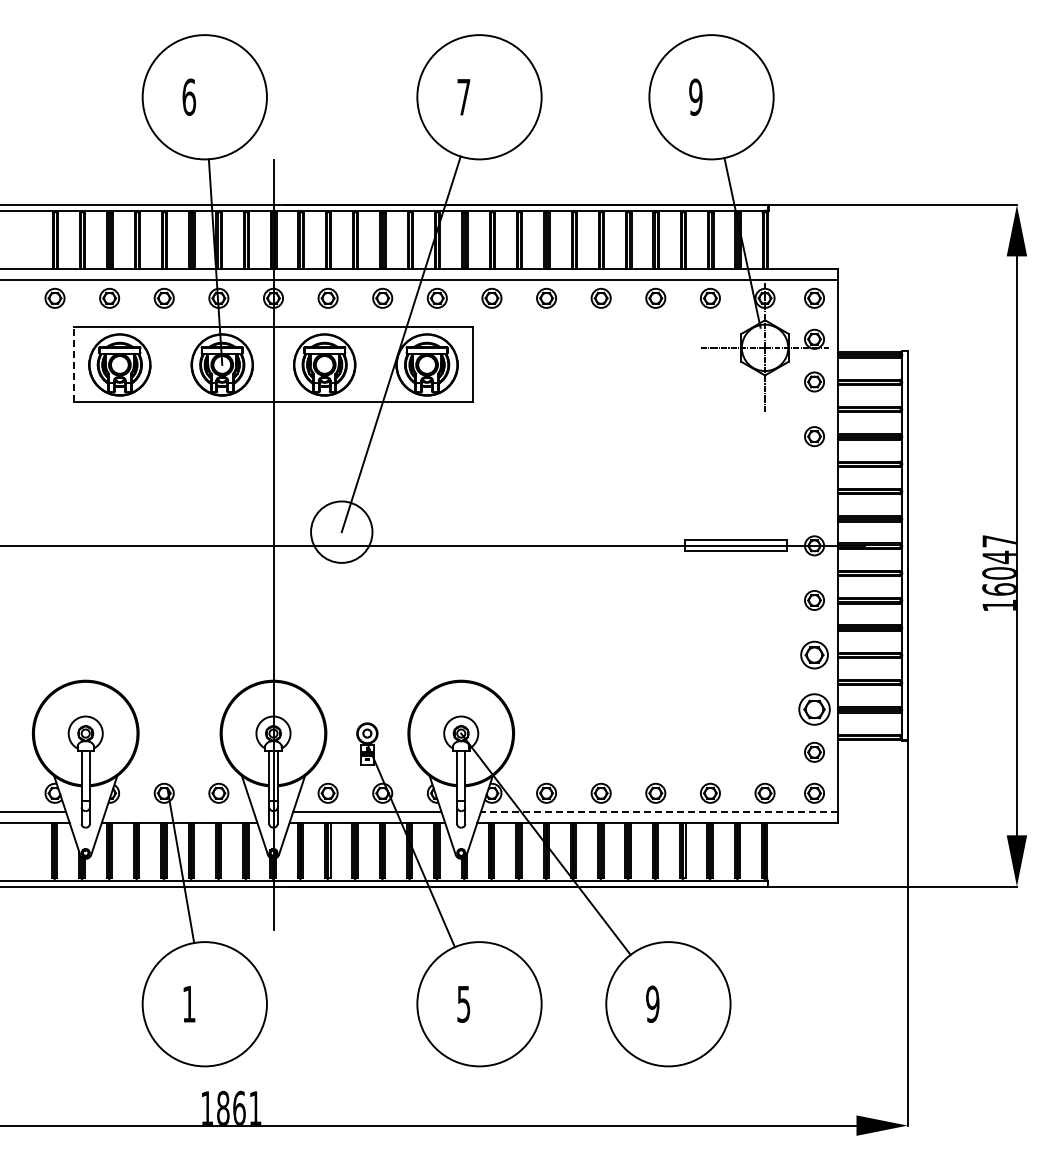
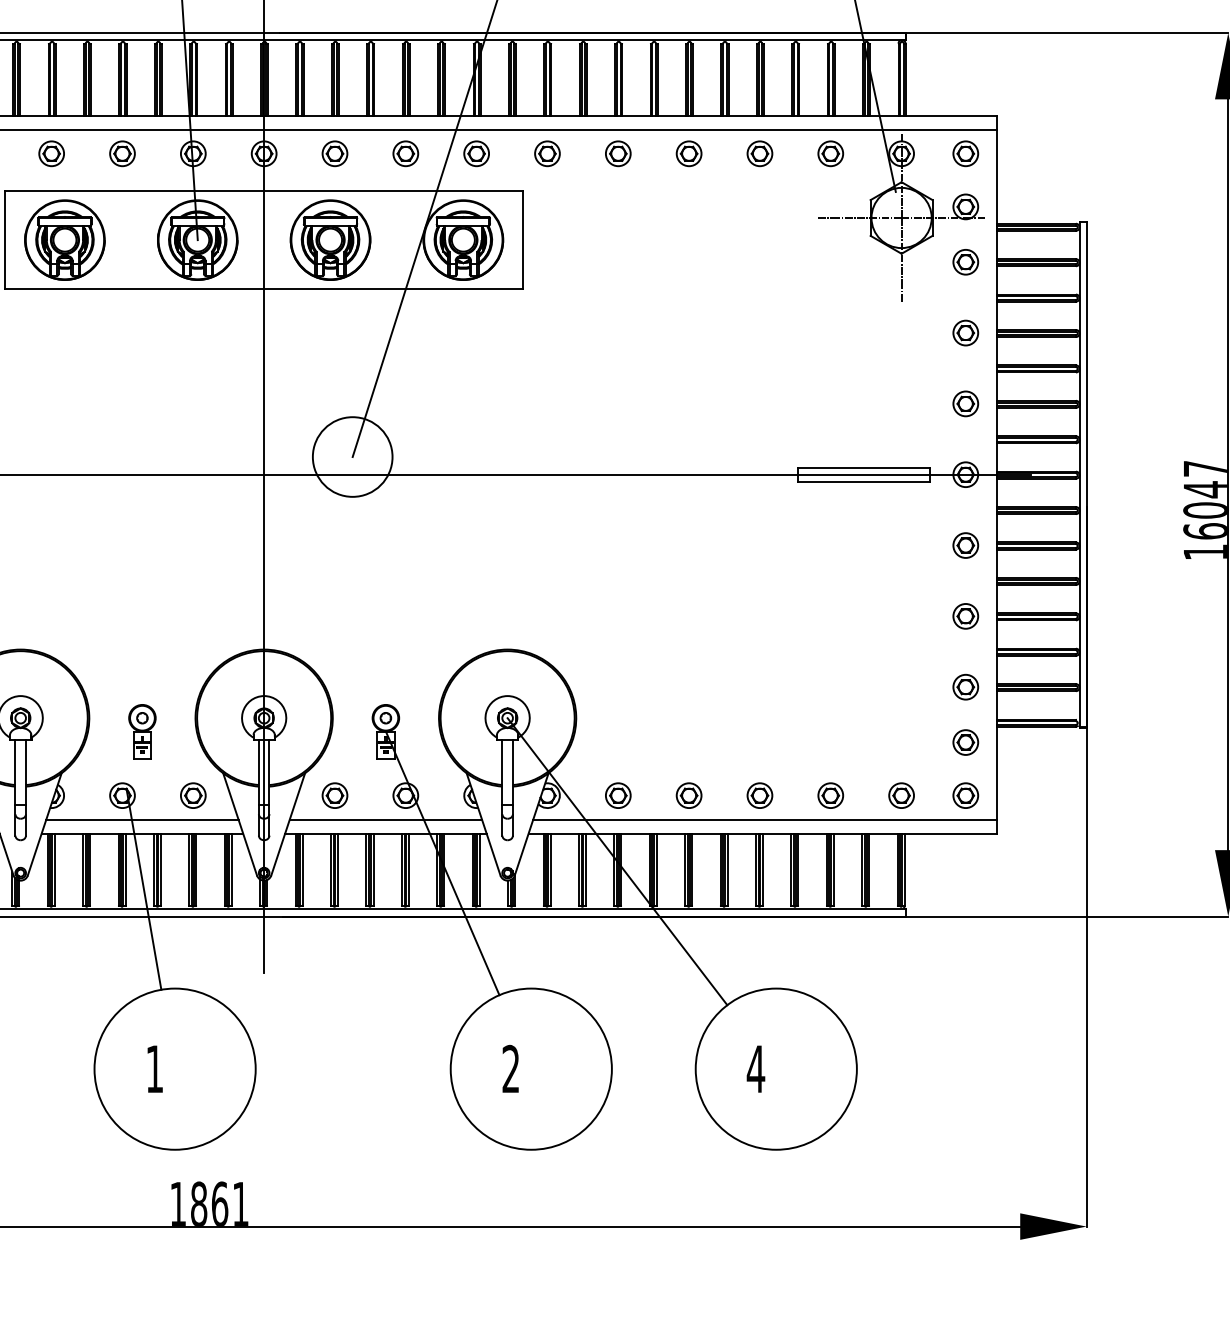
line: (73, 364) -> (4, 239), dashed -> solid
part: (814, 490) -> (965, 402), added
part: (814, 654) -> (965, 615), size x0.71
part: (814, 709) -> (965, 686), size x0.62
part: (179, 743) -> (142, 731), added
line: (179, 811) -> (142, 819), added
line: (659, 811) -> (764, 819), dashed -> solid
text: (463, 1003) -> (510, 1068), 5 -> 2
text: (652, 1003) -> (755, 1068), 9 -> 4

